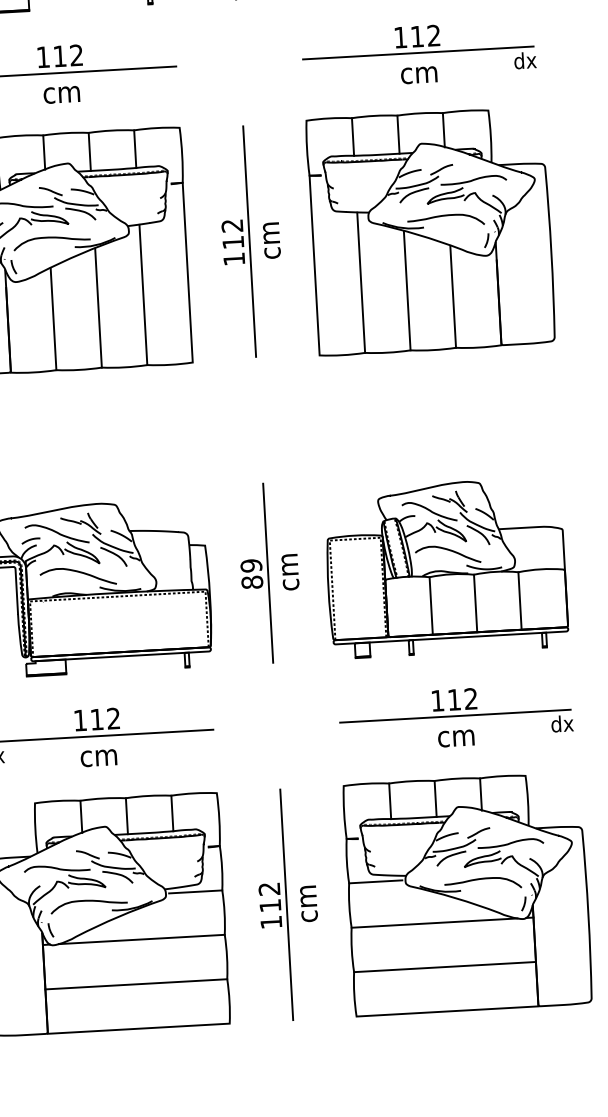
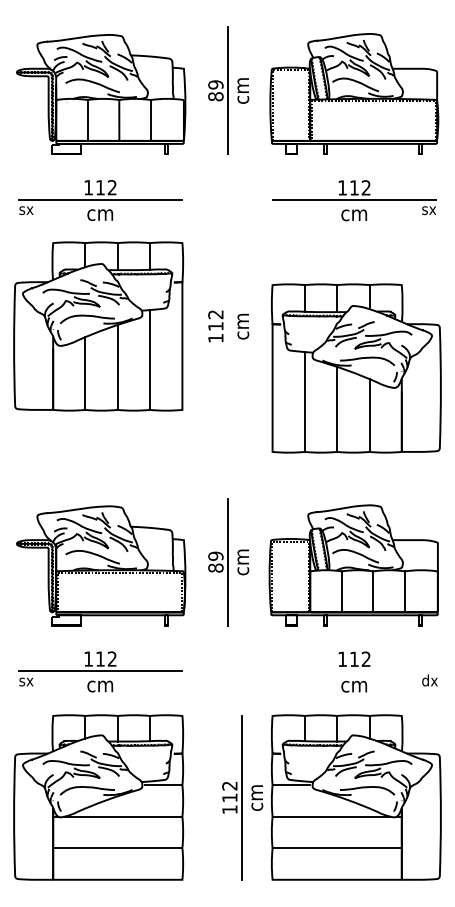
text: (524, 61) -> (429, 209), dx -> sx
part: (431, 231) -> (356, 368), moved
line: (249, 241) -> (227, 326), removed
line: (455, 715) -> (354, 670), removed
part: (288, 904) -> (242, 797), moved

